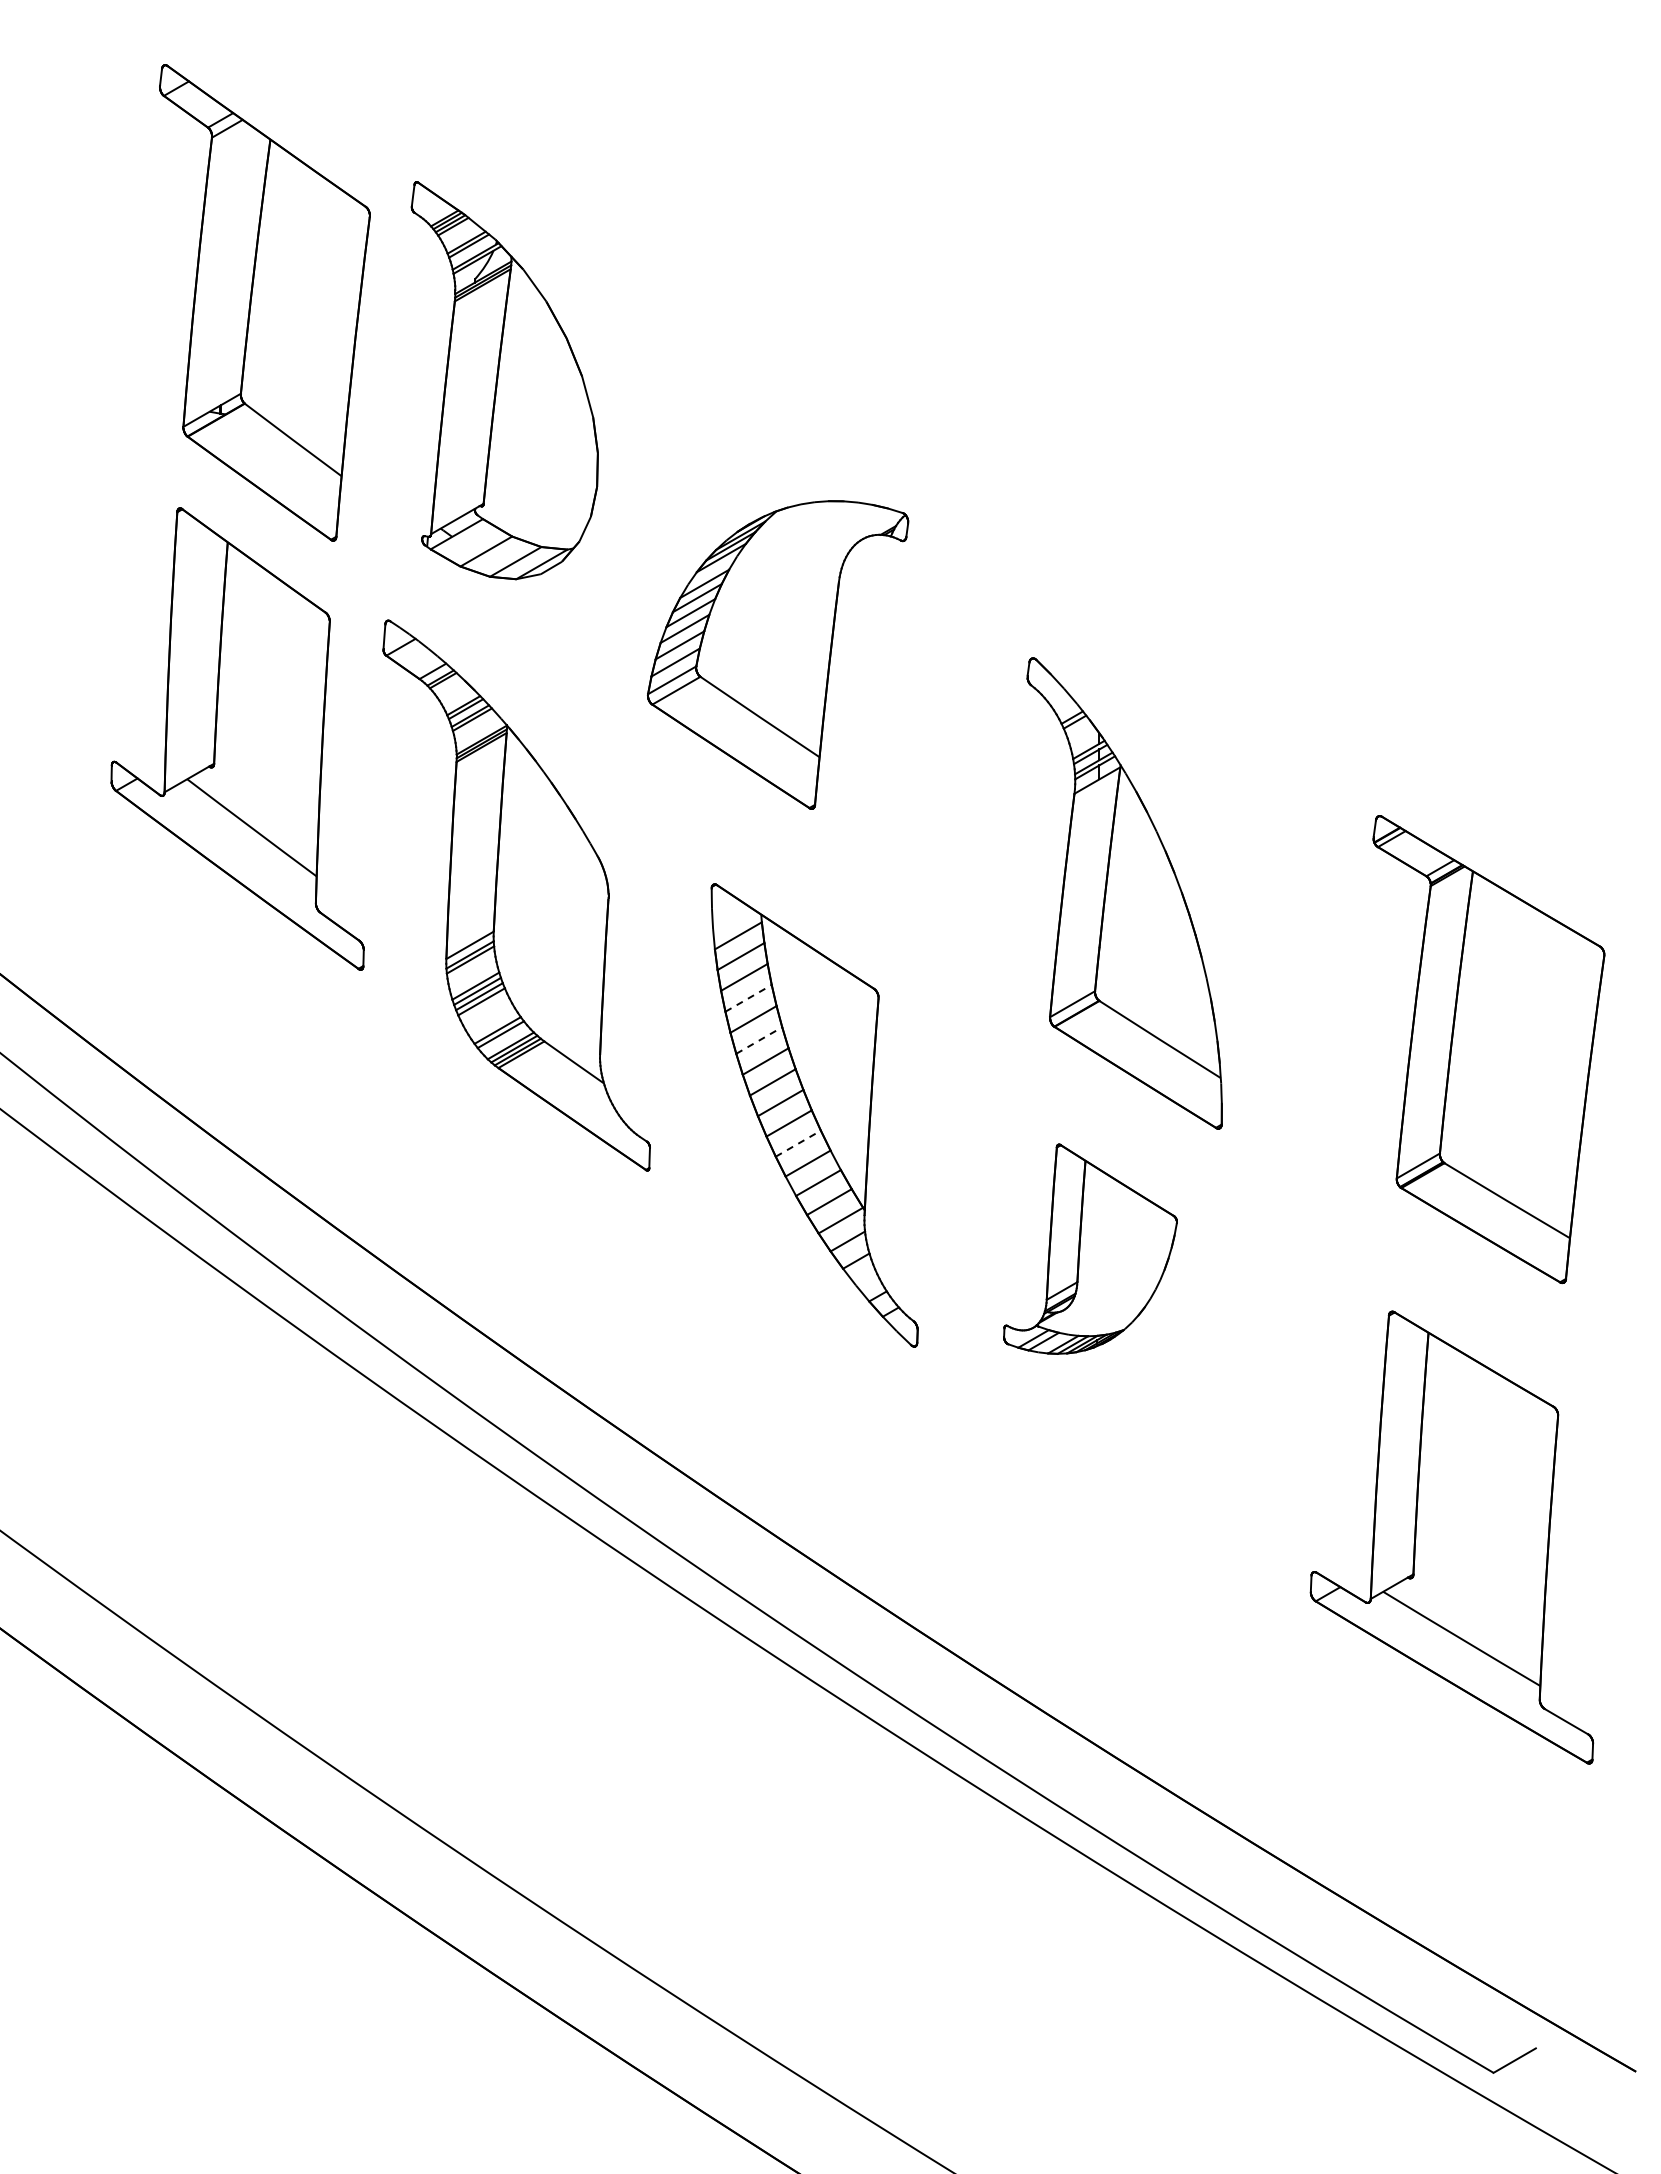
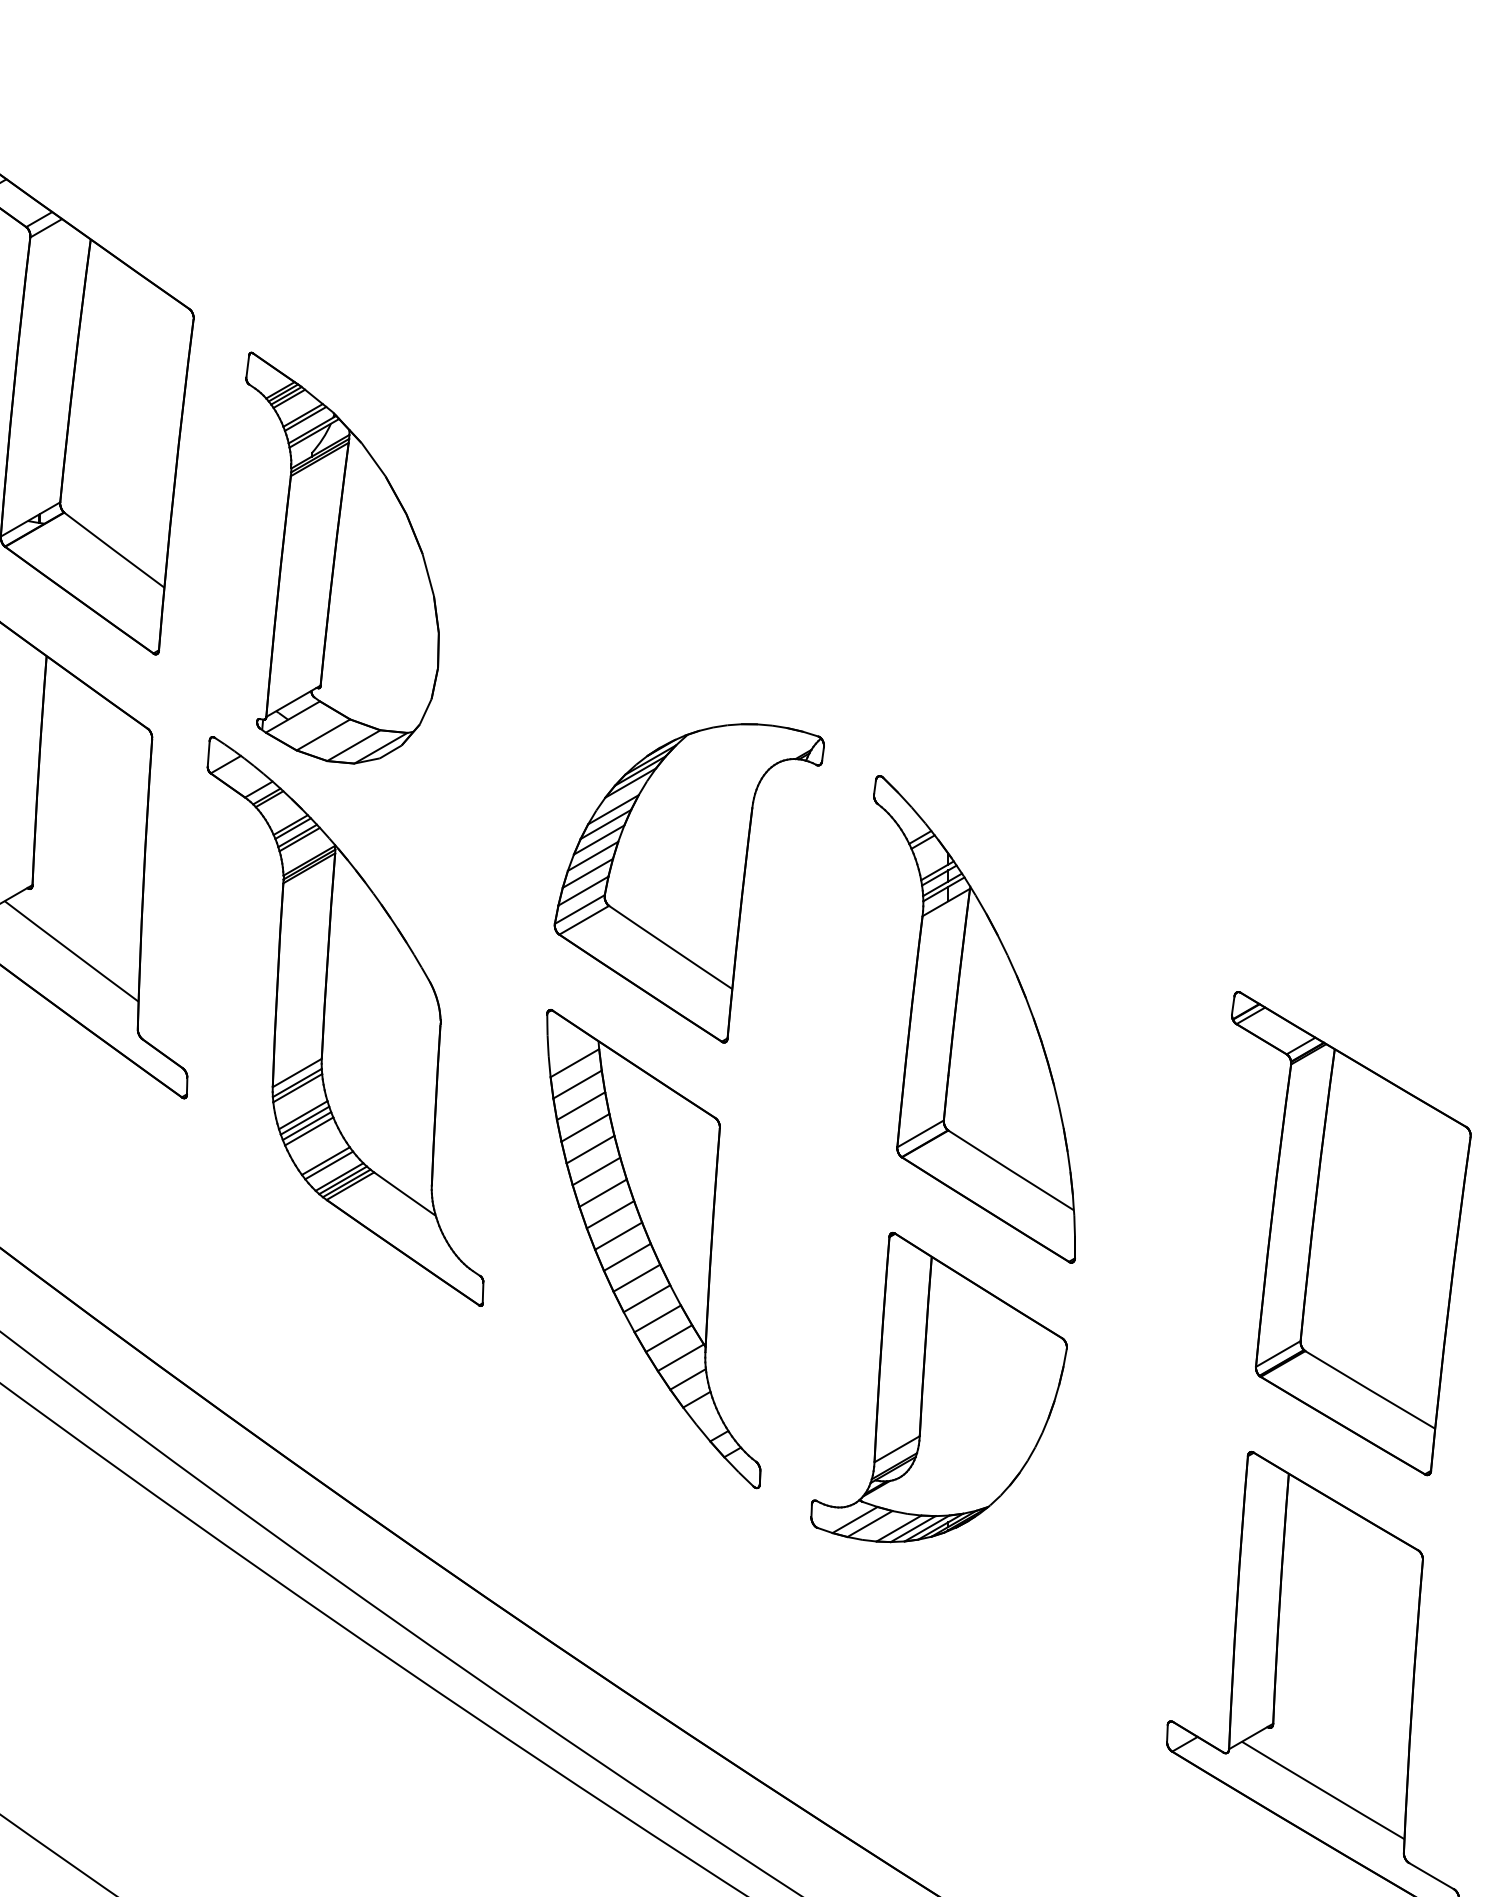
part: (504, 380) -> (342, 557), moved
part: (778, 654) -> (689, 882), moved
line: (748, 998) -> (585, 1127), dashed -> solid
line: (759, 1040) -> (596, 1171), dashed -> solid
part: (1488, 1049) -> (1350, 1233), moved
line: (798, 1143) -> (637, 1277), dashed -> solid
part: (1090, 1248) -> (939, 1386), size x1.43

